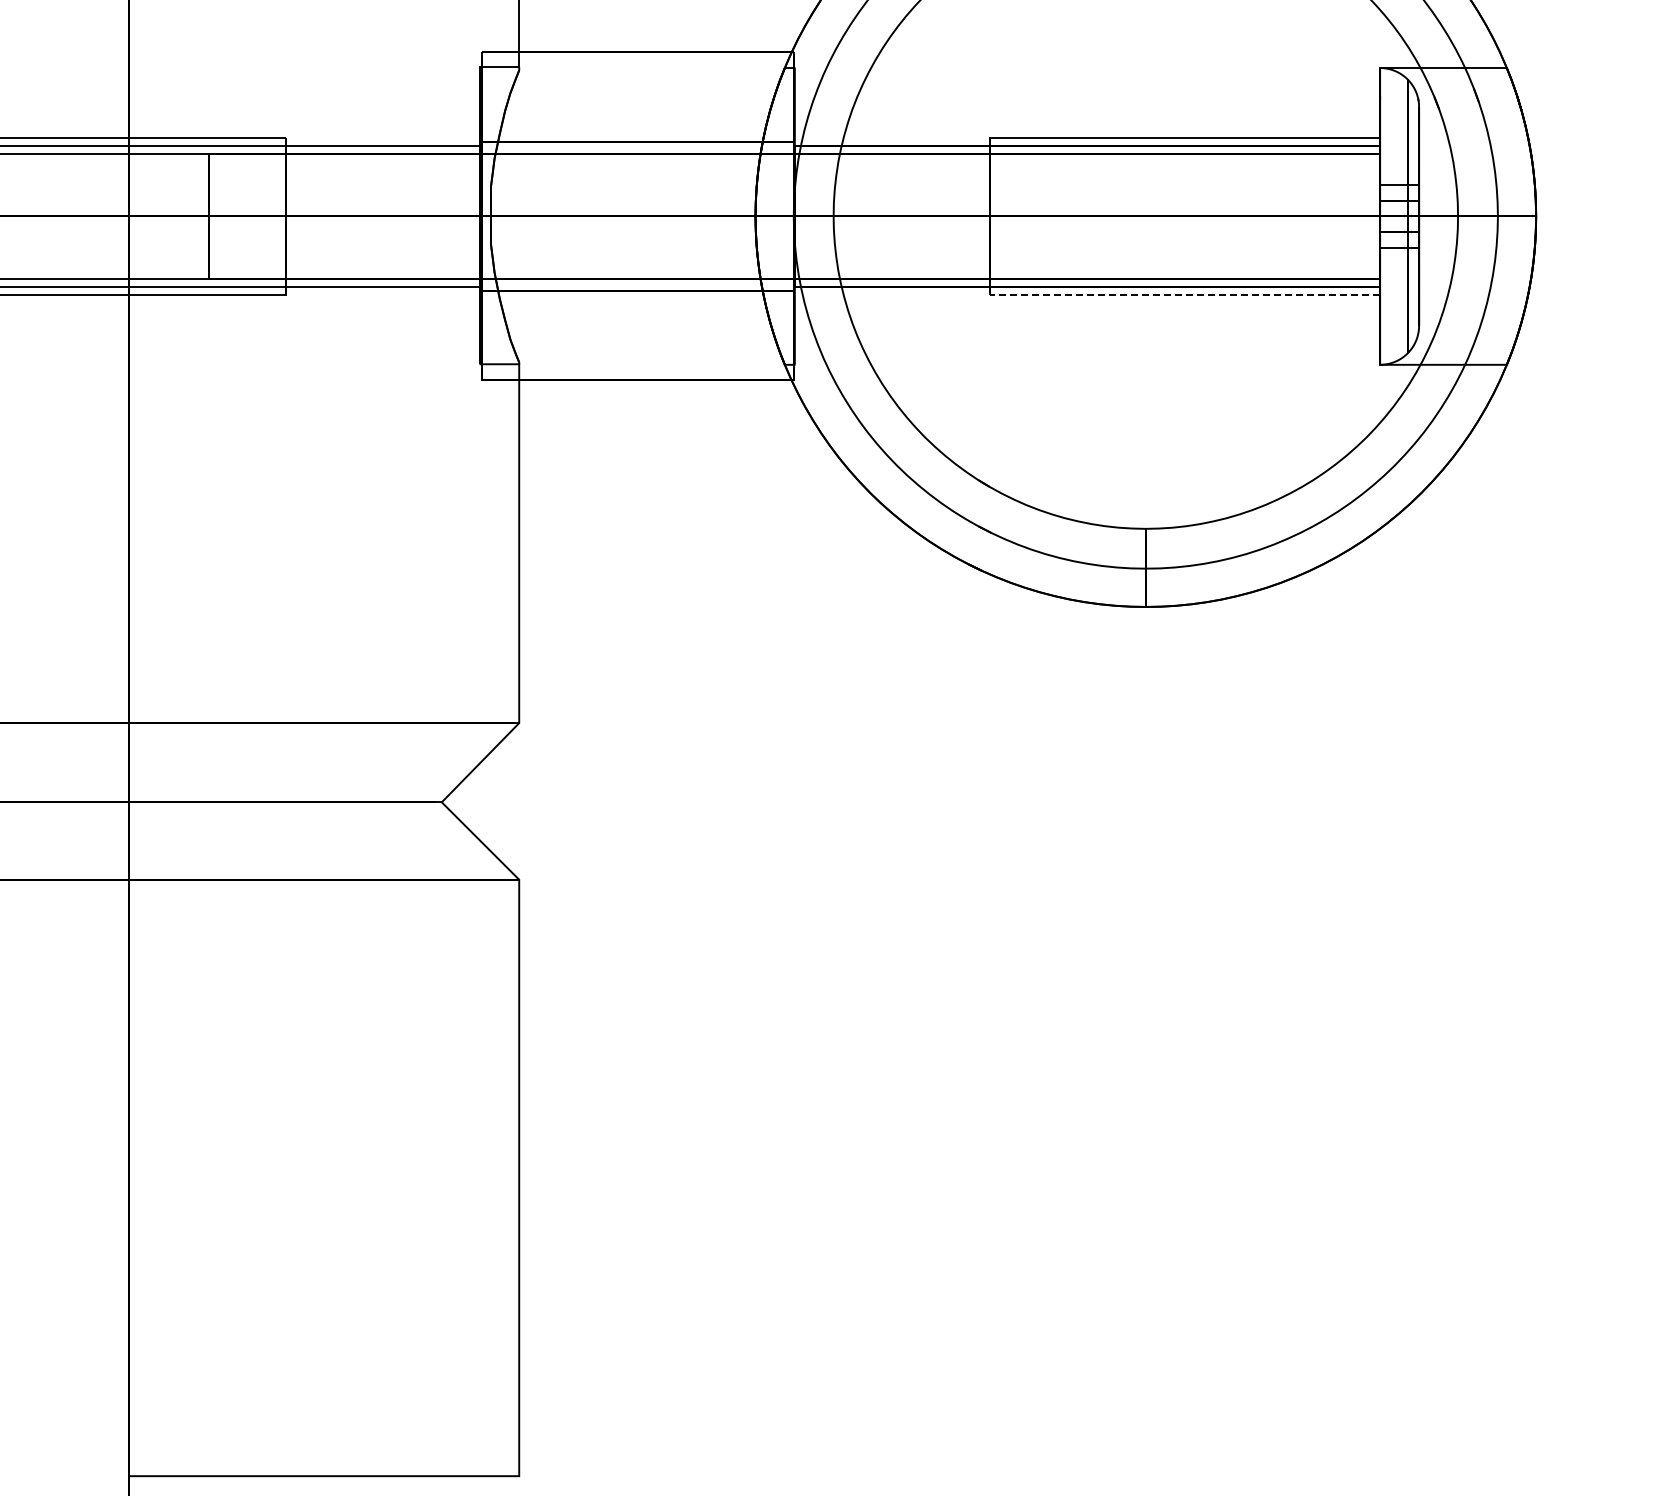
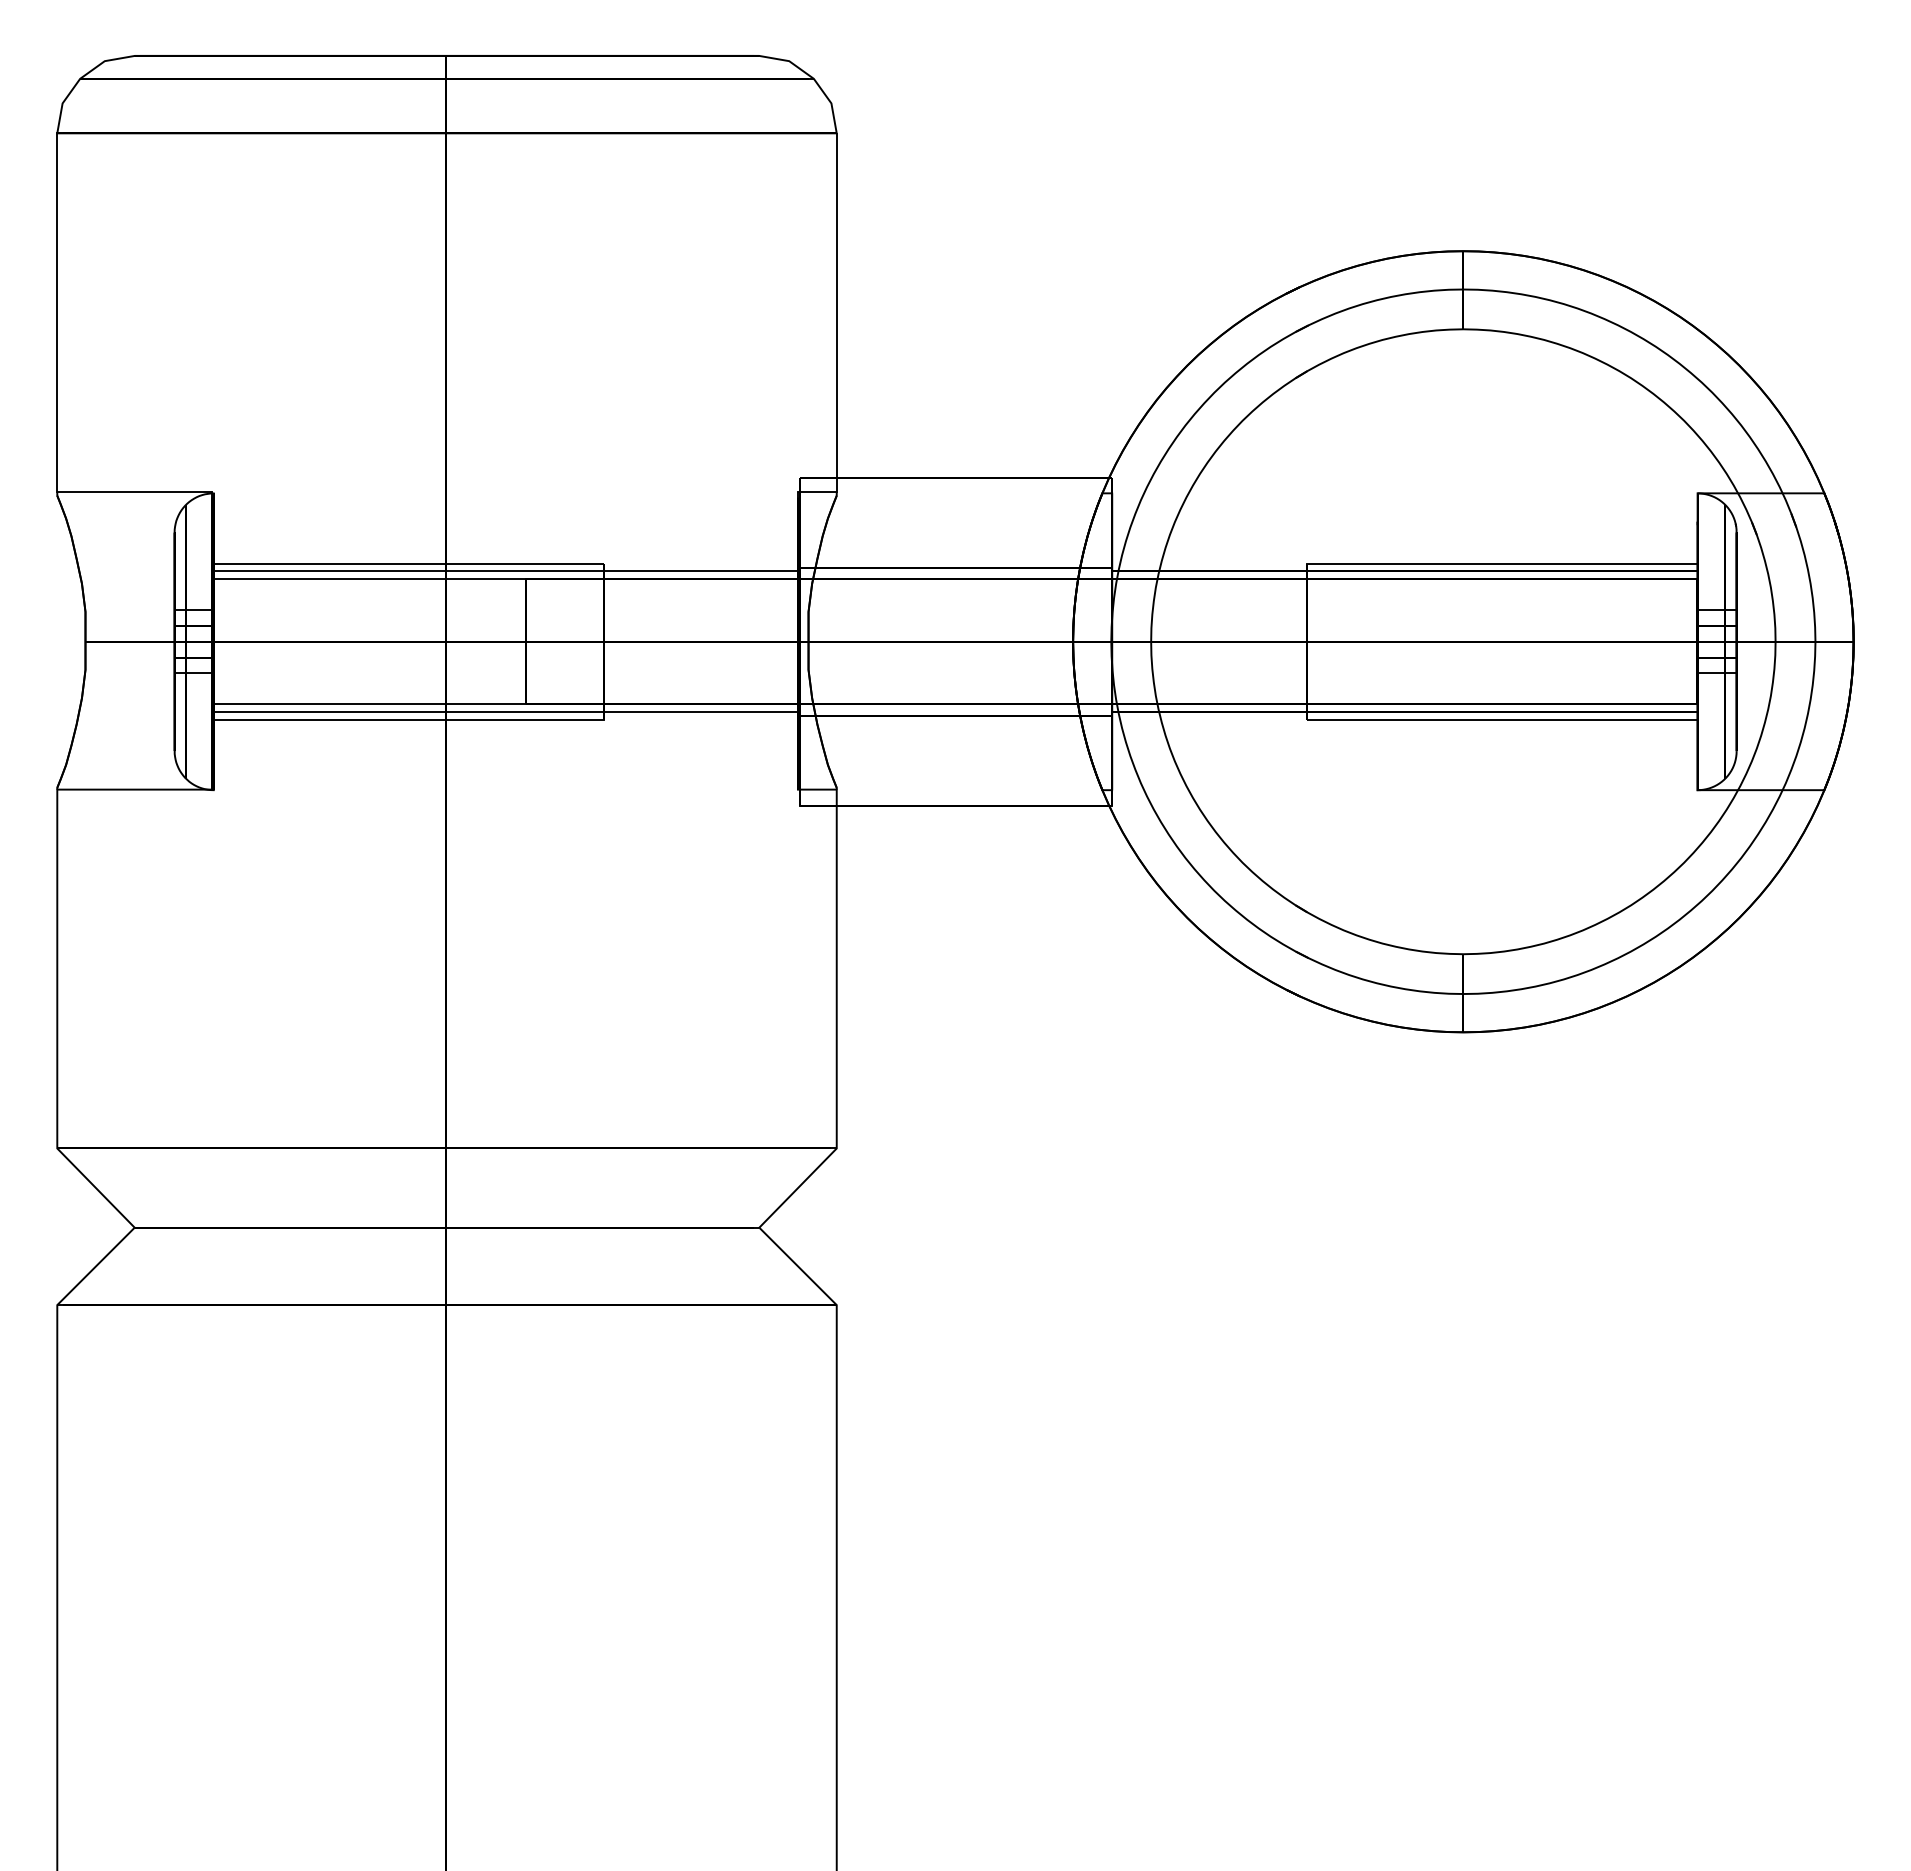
line: (1183, 294) -> (1501, 719), dashed -> solid

